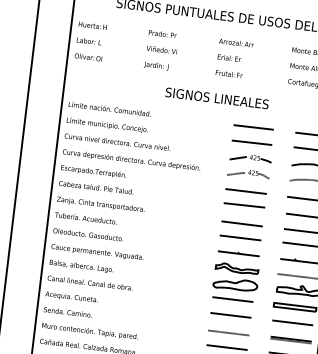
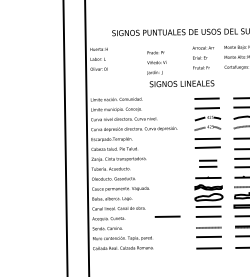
text: (161, 49) -> (156, 62), moved
text: (234, 58) -> (203, 57), moved
part: (242, 230) -> (208, 163), size x0.7
line: (165, 306) -> (167, 216), added

